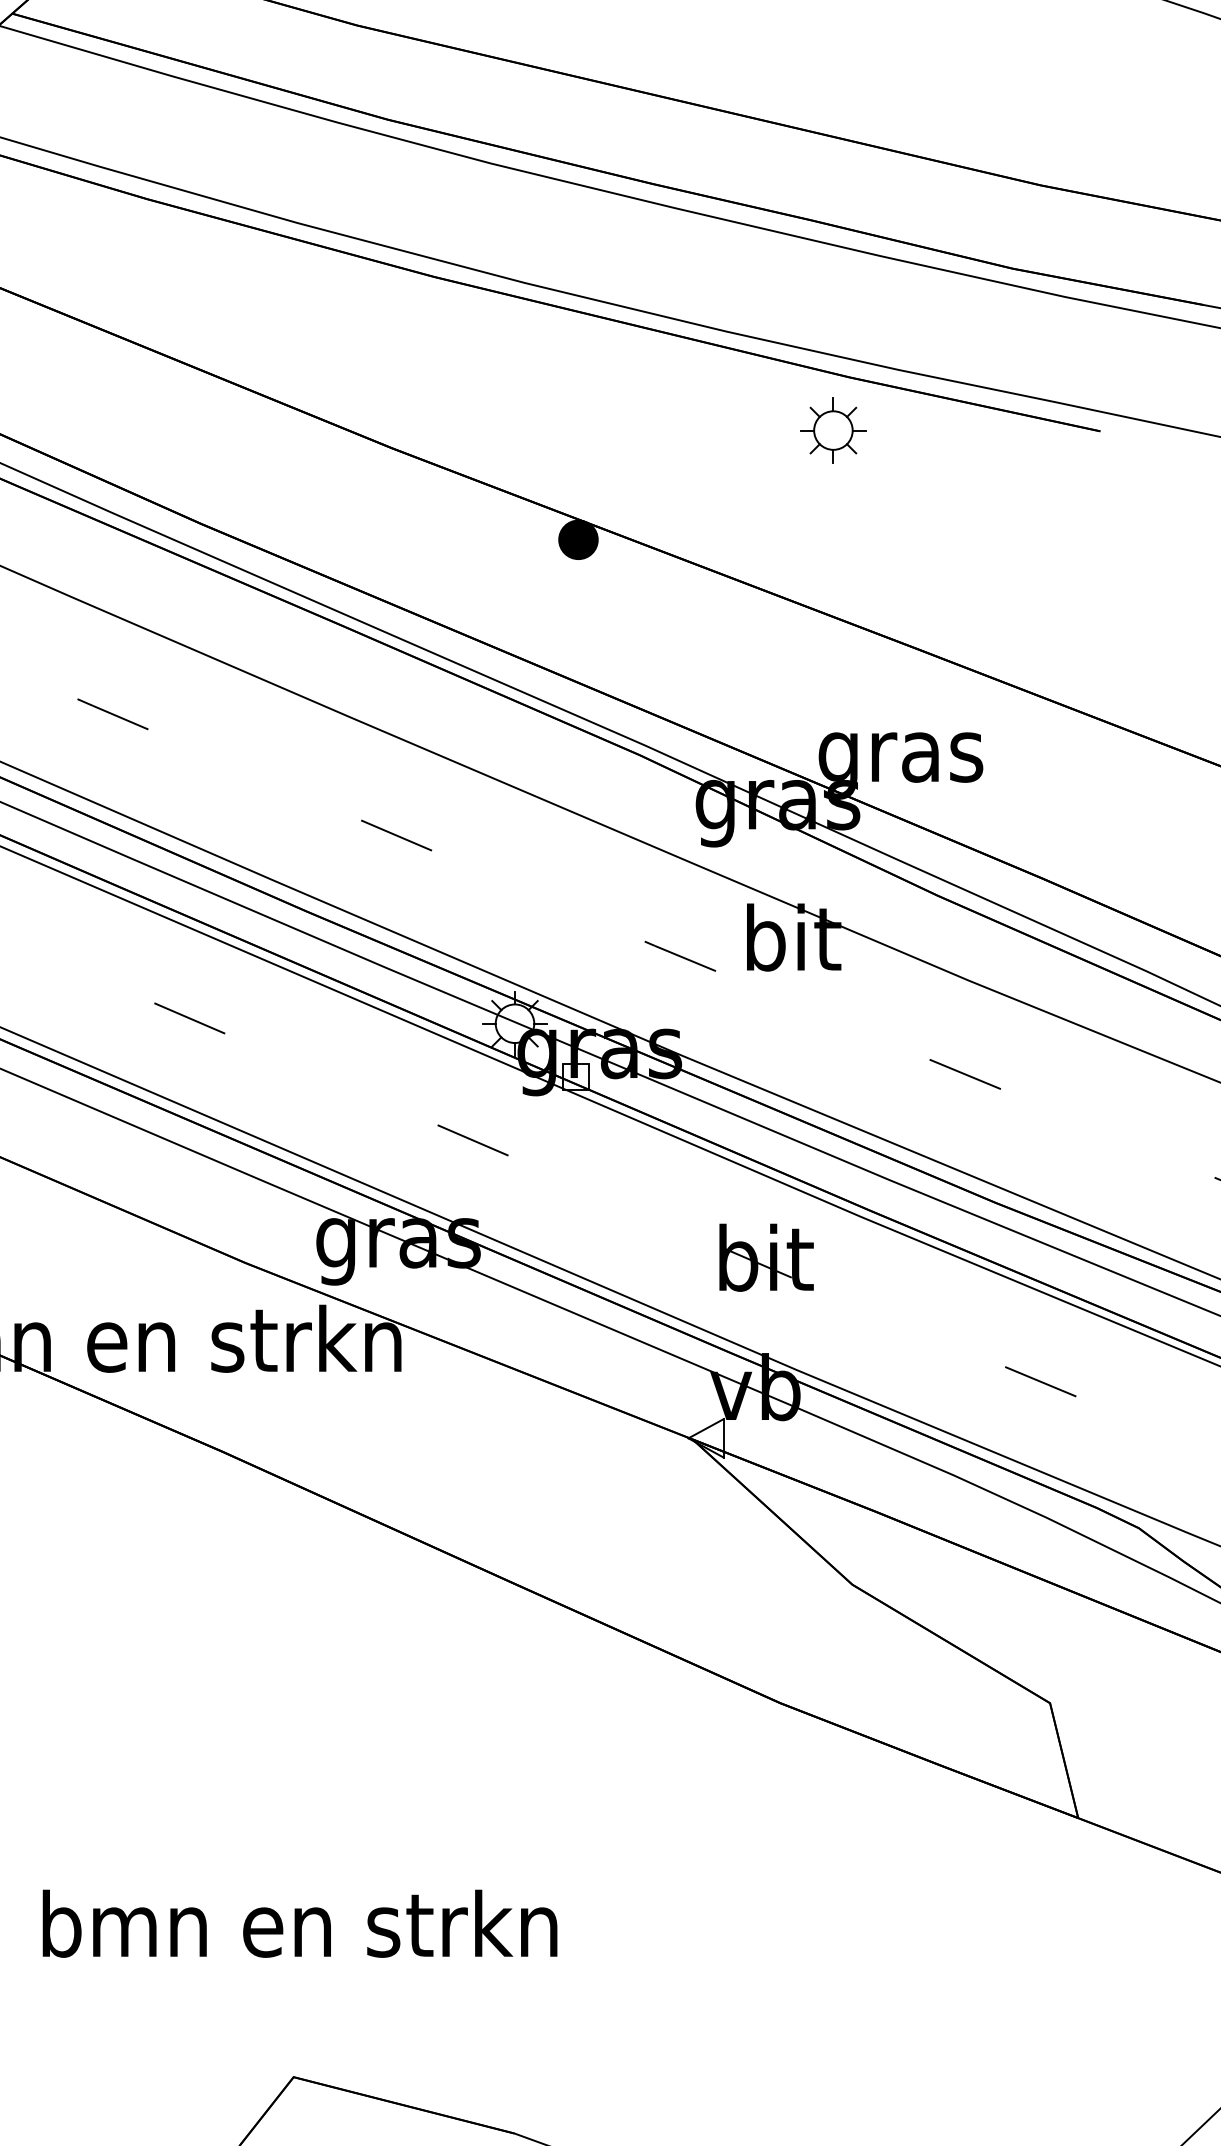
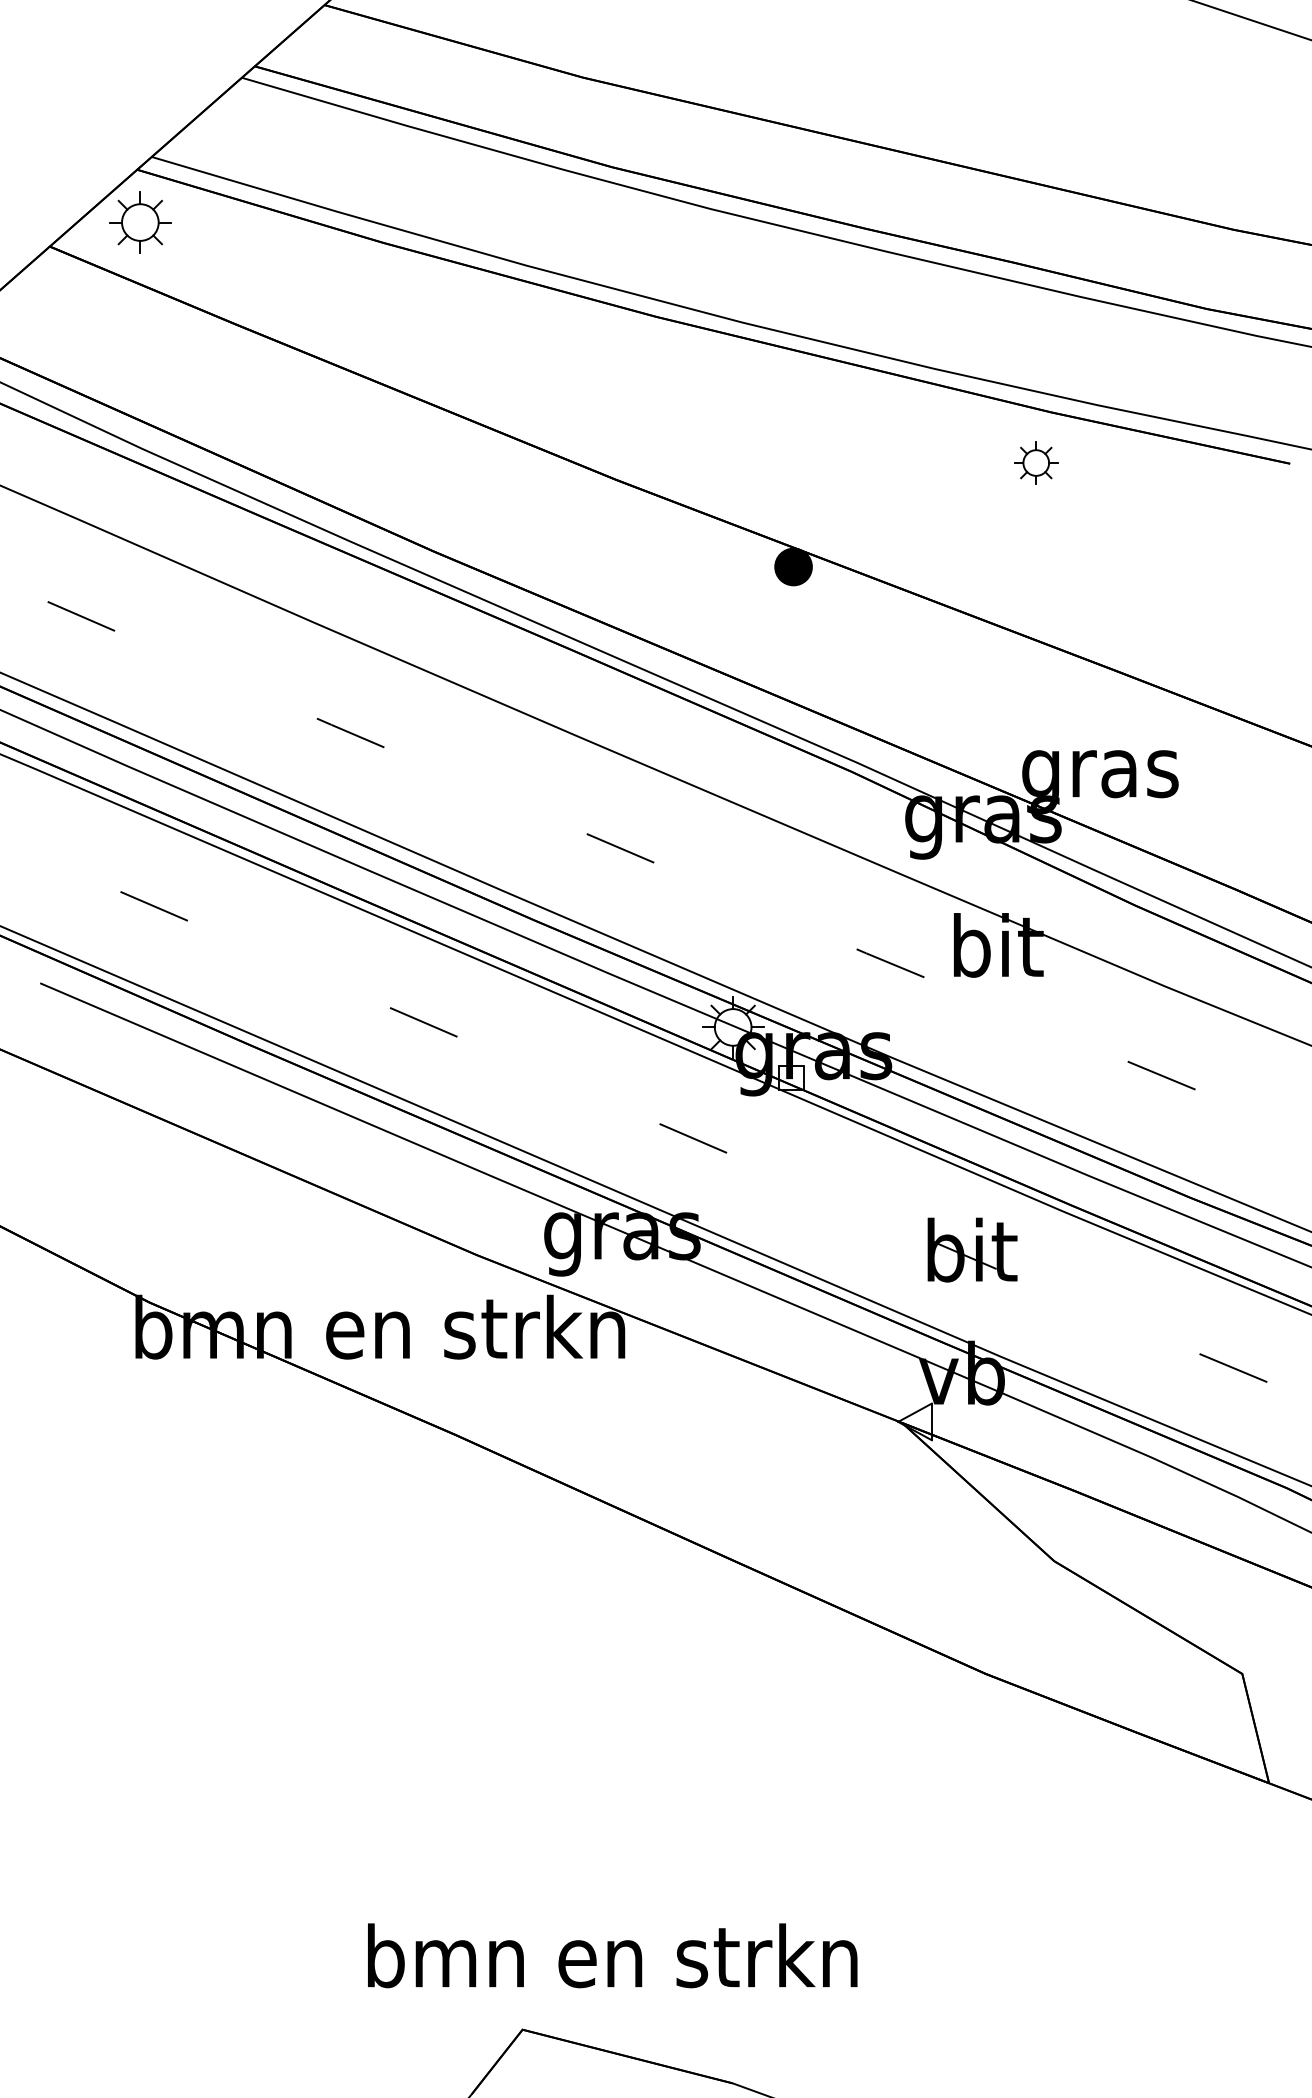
part: (833, 430) -> (1036, 462), size x0.7
text: (299, 1923) -> (612, 1955), moved

